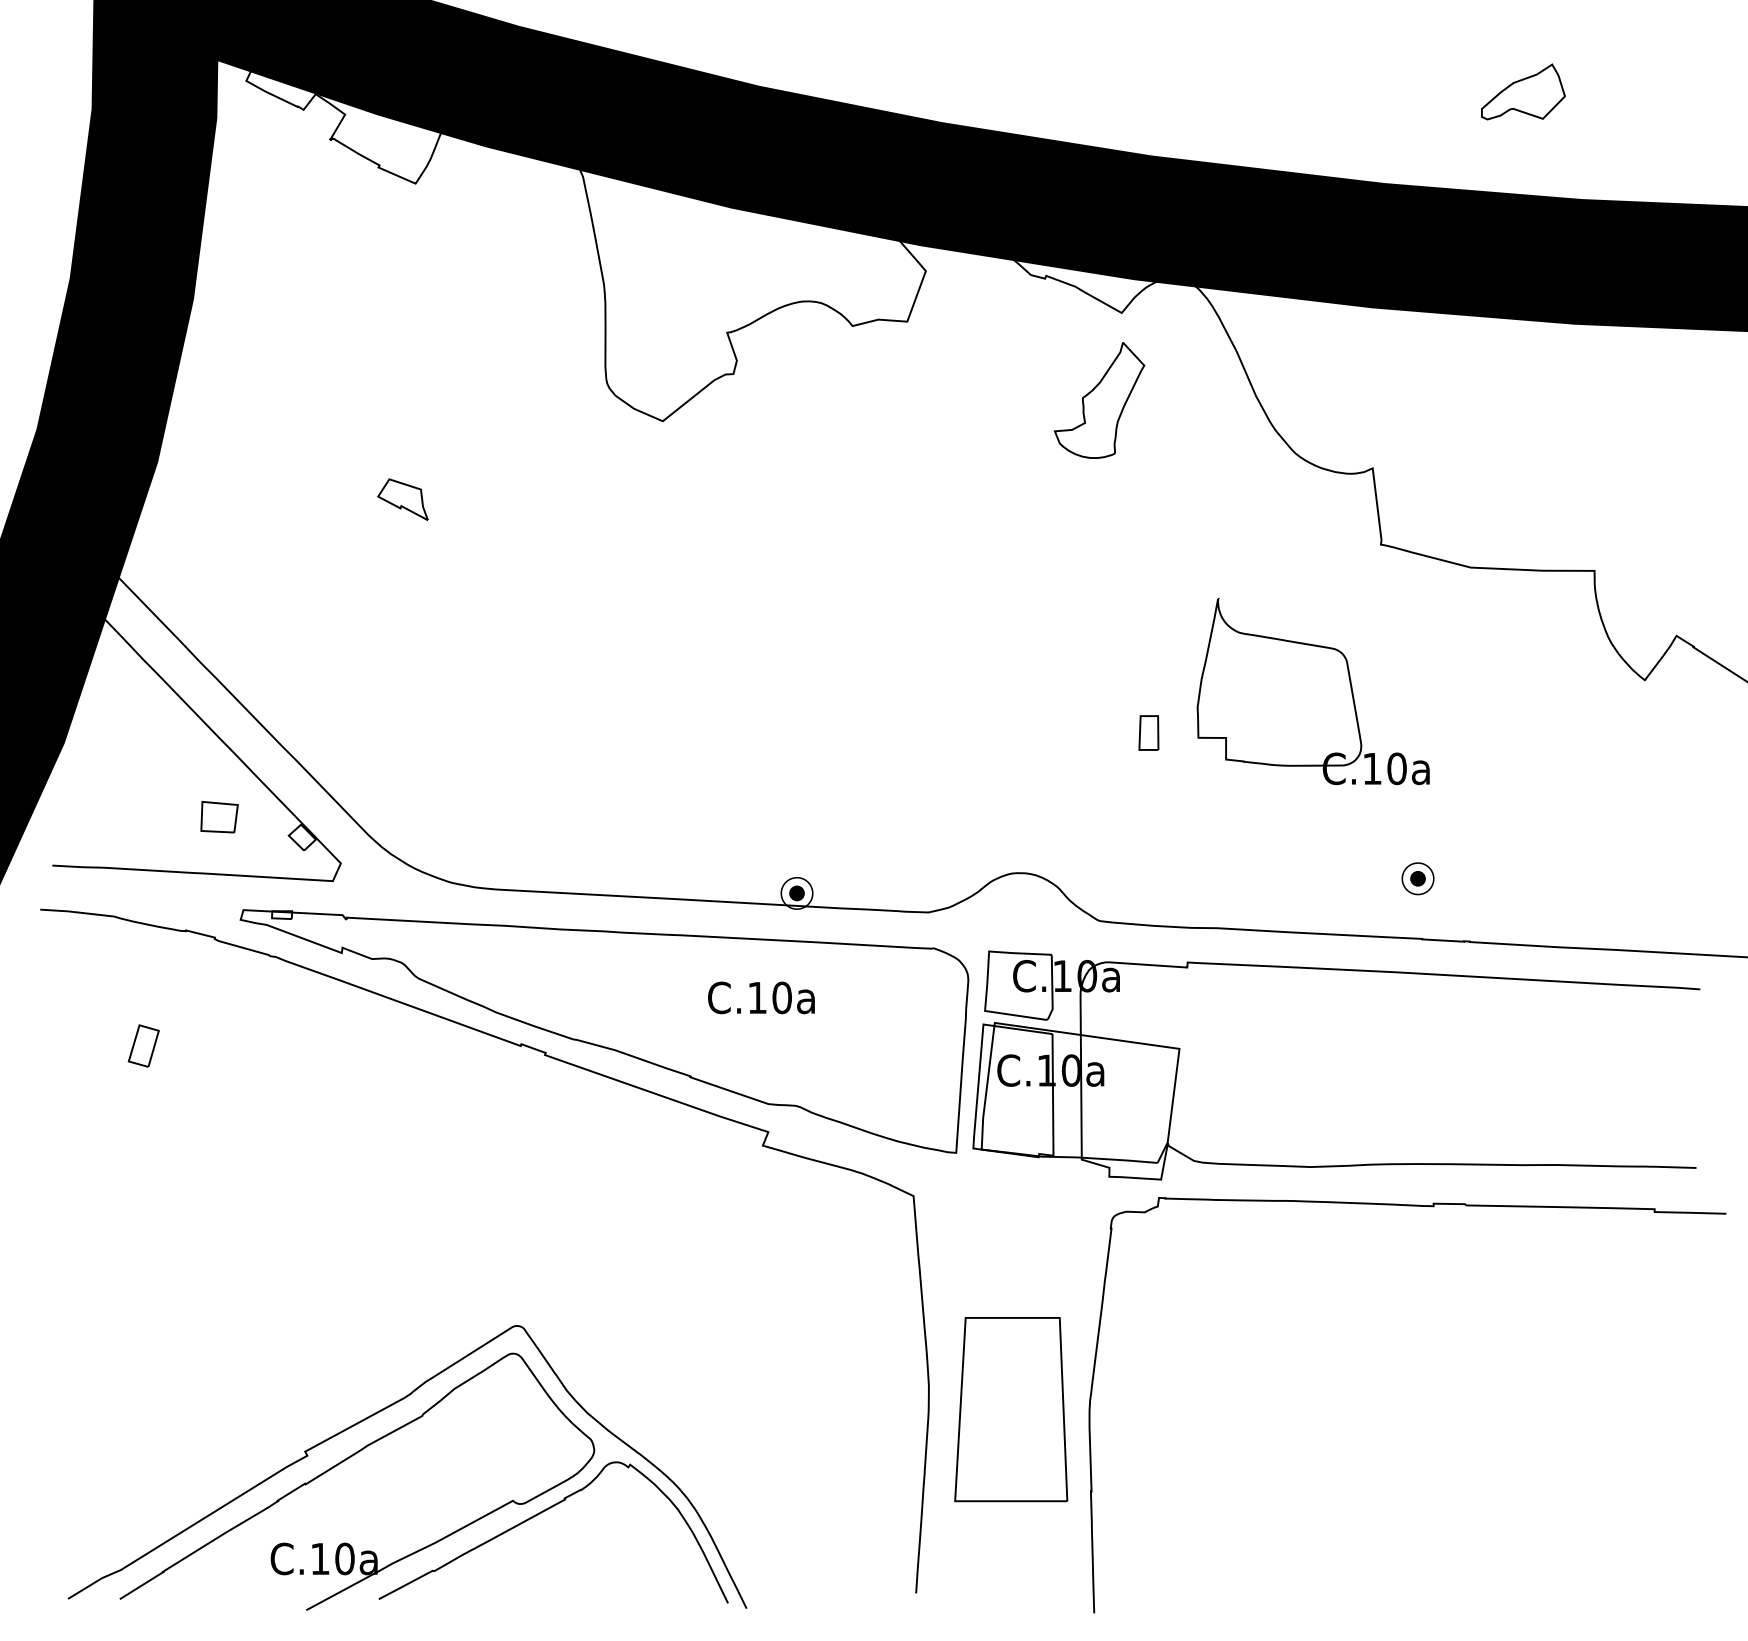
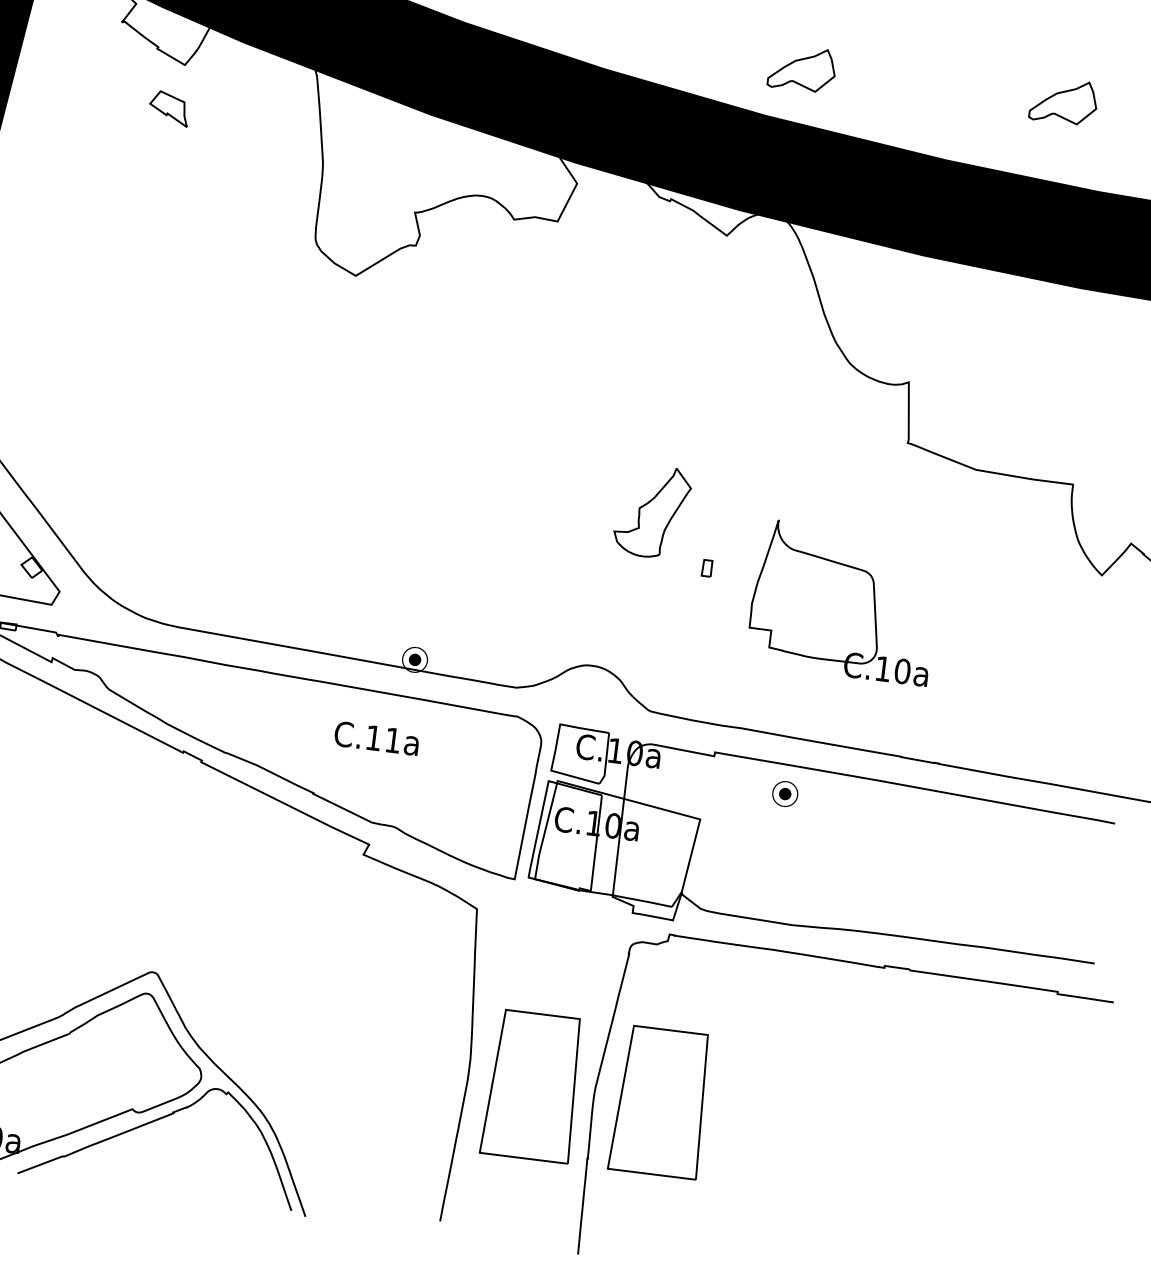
part: (1190, 91) -> (802, 68), added
part: (1099, 400) -> (652, 511), moved
part: (402, 499) -> (169, 108), moved
part: (1312, 691) -> (843, 602), moved
part: (1148, 732) -> (706, 567), size x0.6
part: (1417, 878) -> (784, 793), moved
text: (781, 997) -> (392, 740), C.10a -> C.11a
part: (1174, 1409) -> (661, 1102), added

